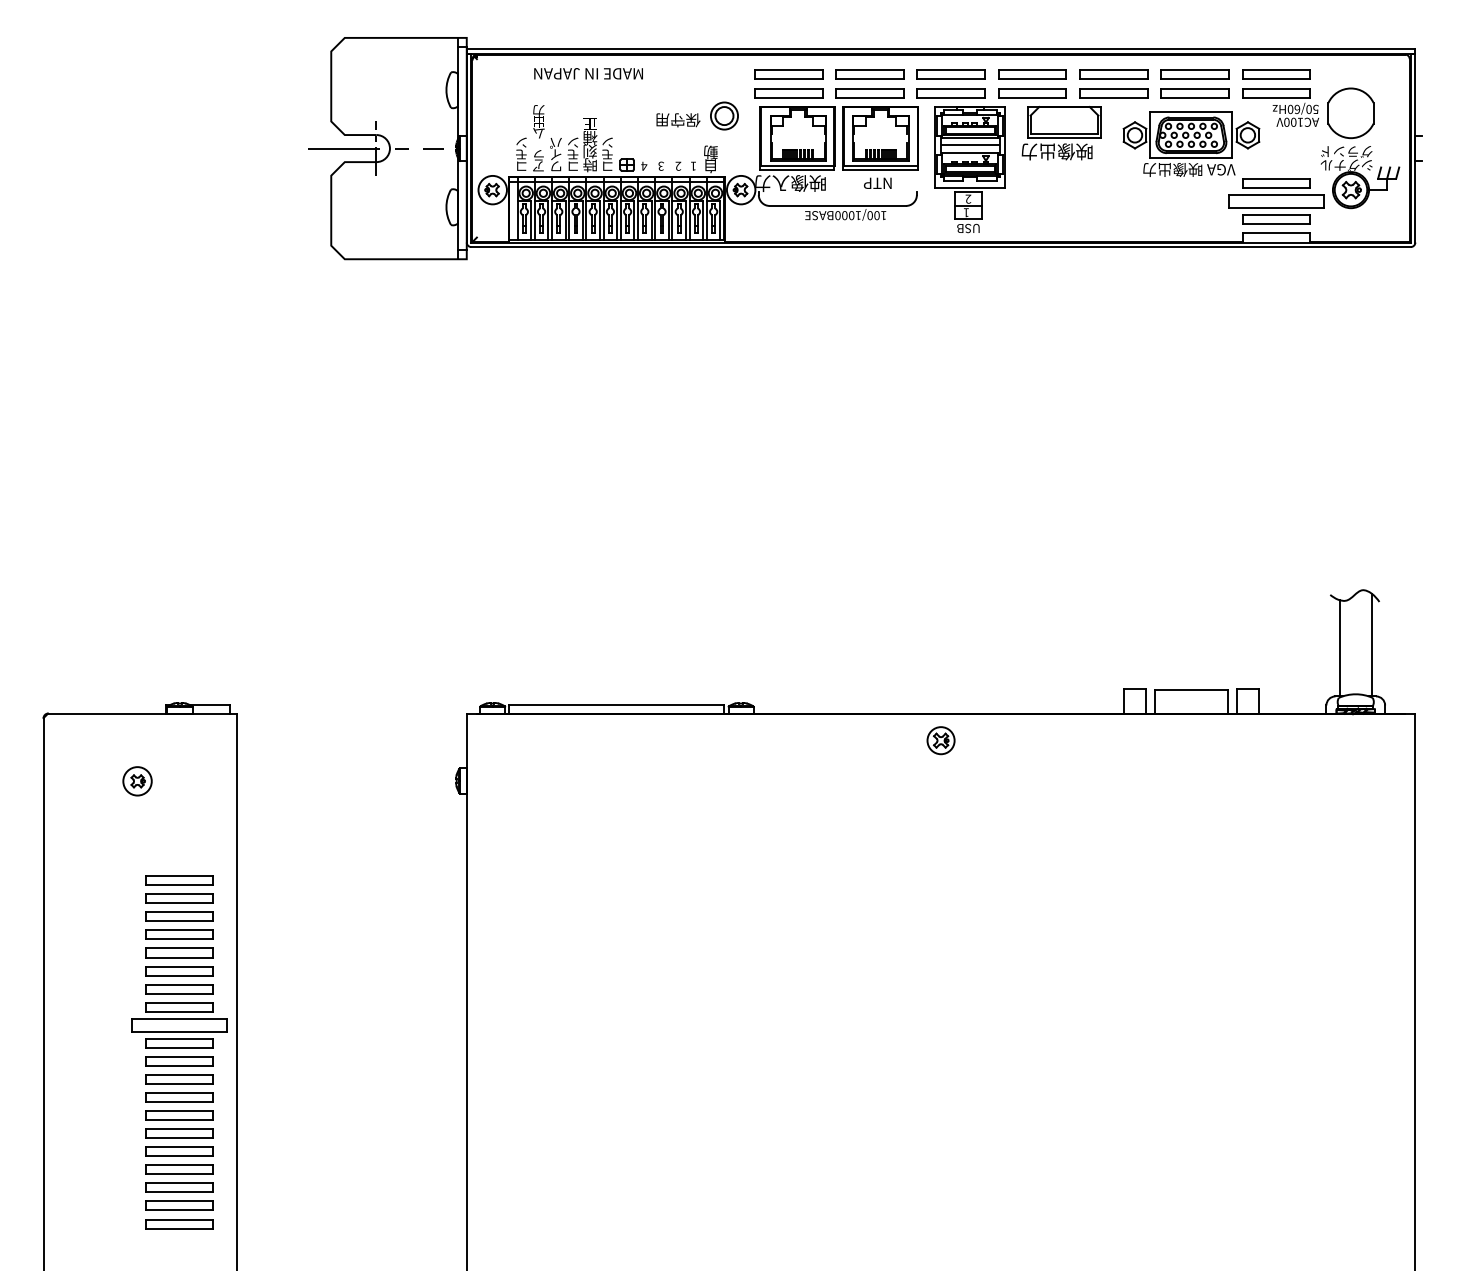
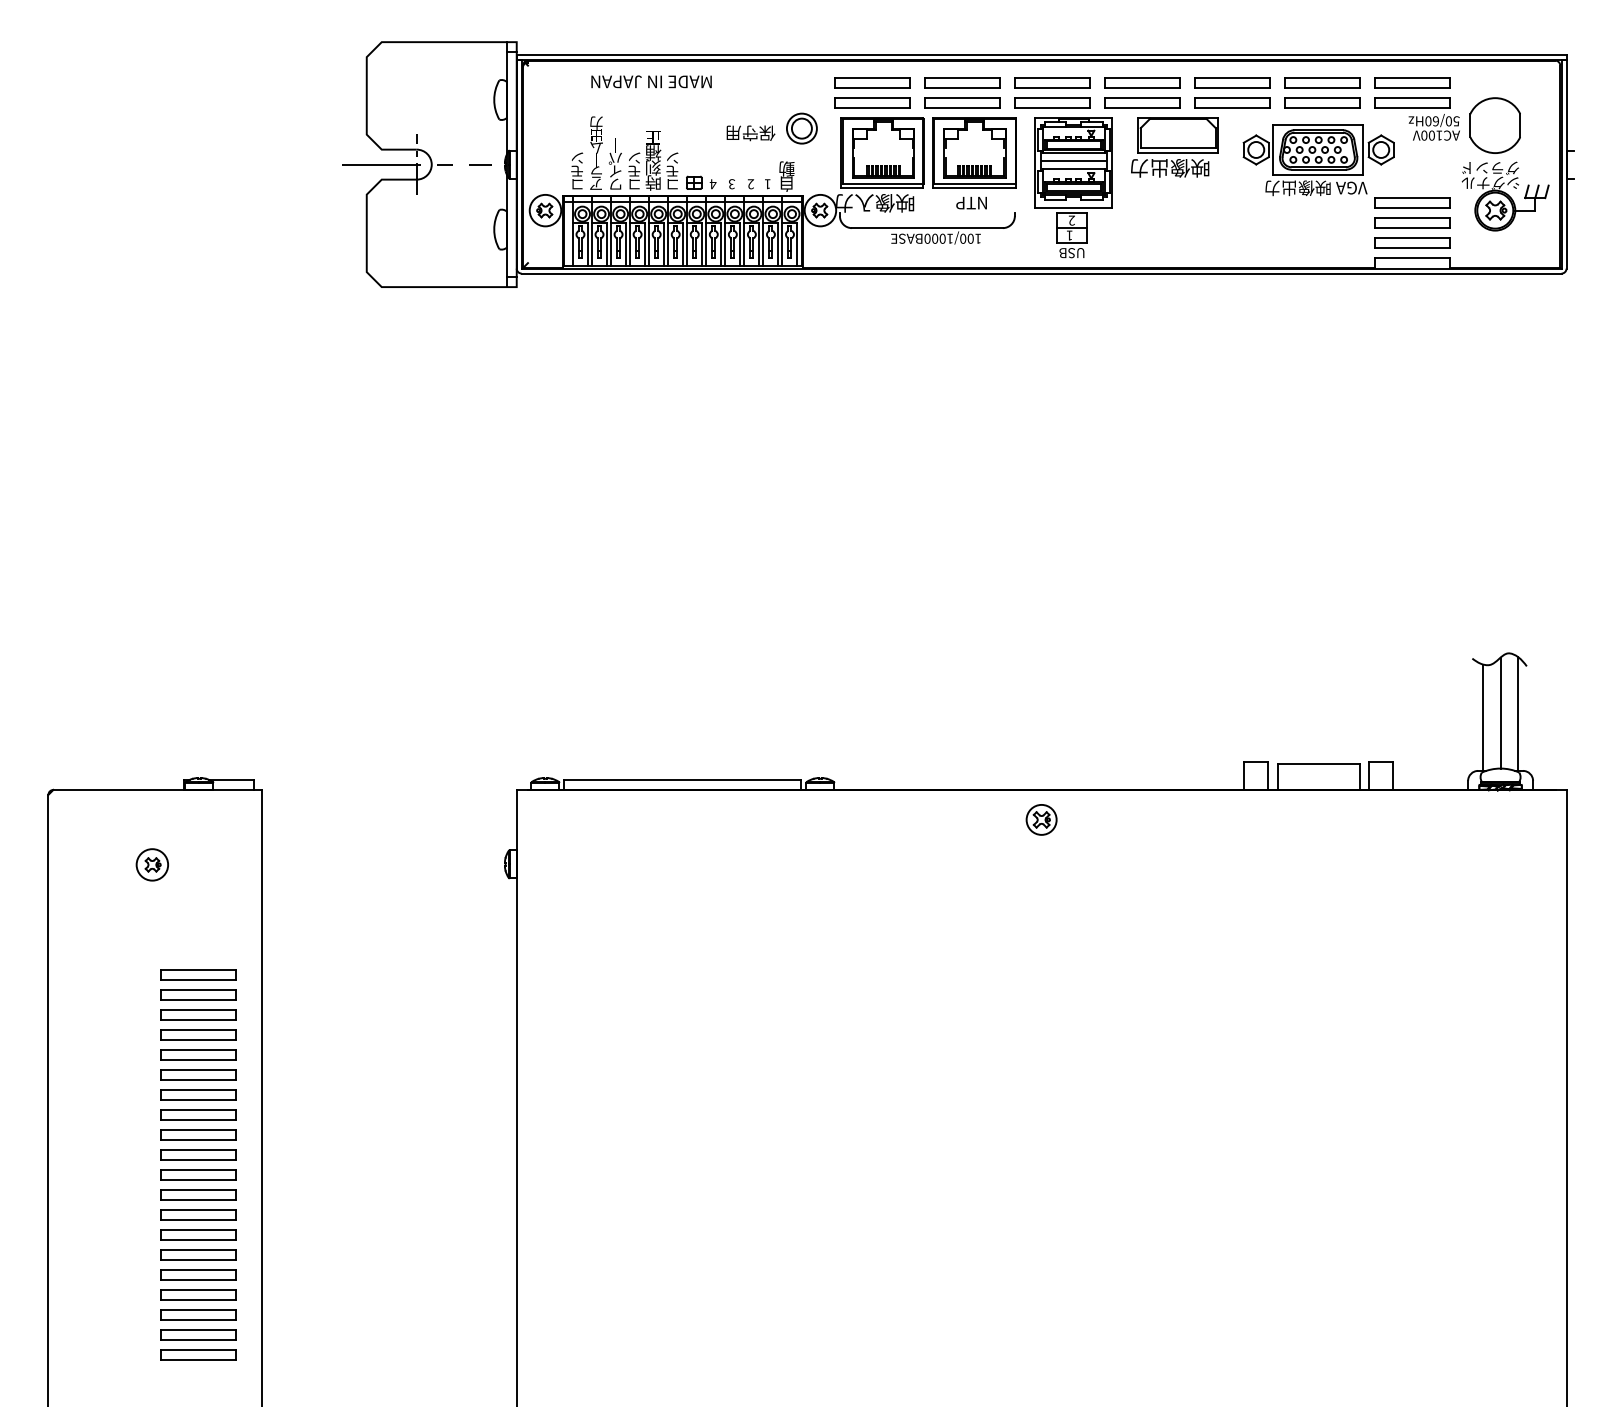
part: (1276, 200) -> (1412, 222), size x0.71
line: (1355, 643) -> (1500, 712), added
part: (179, 1024) -> (198, 1134), size x0.71

